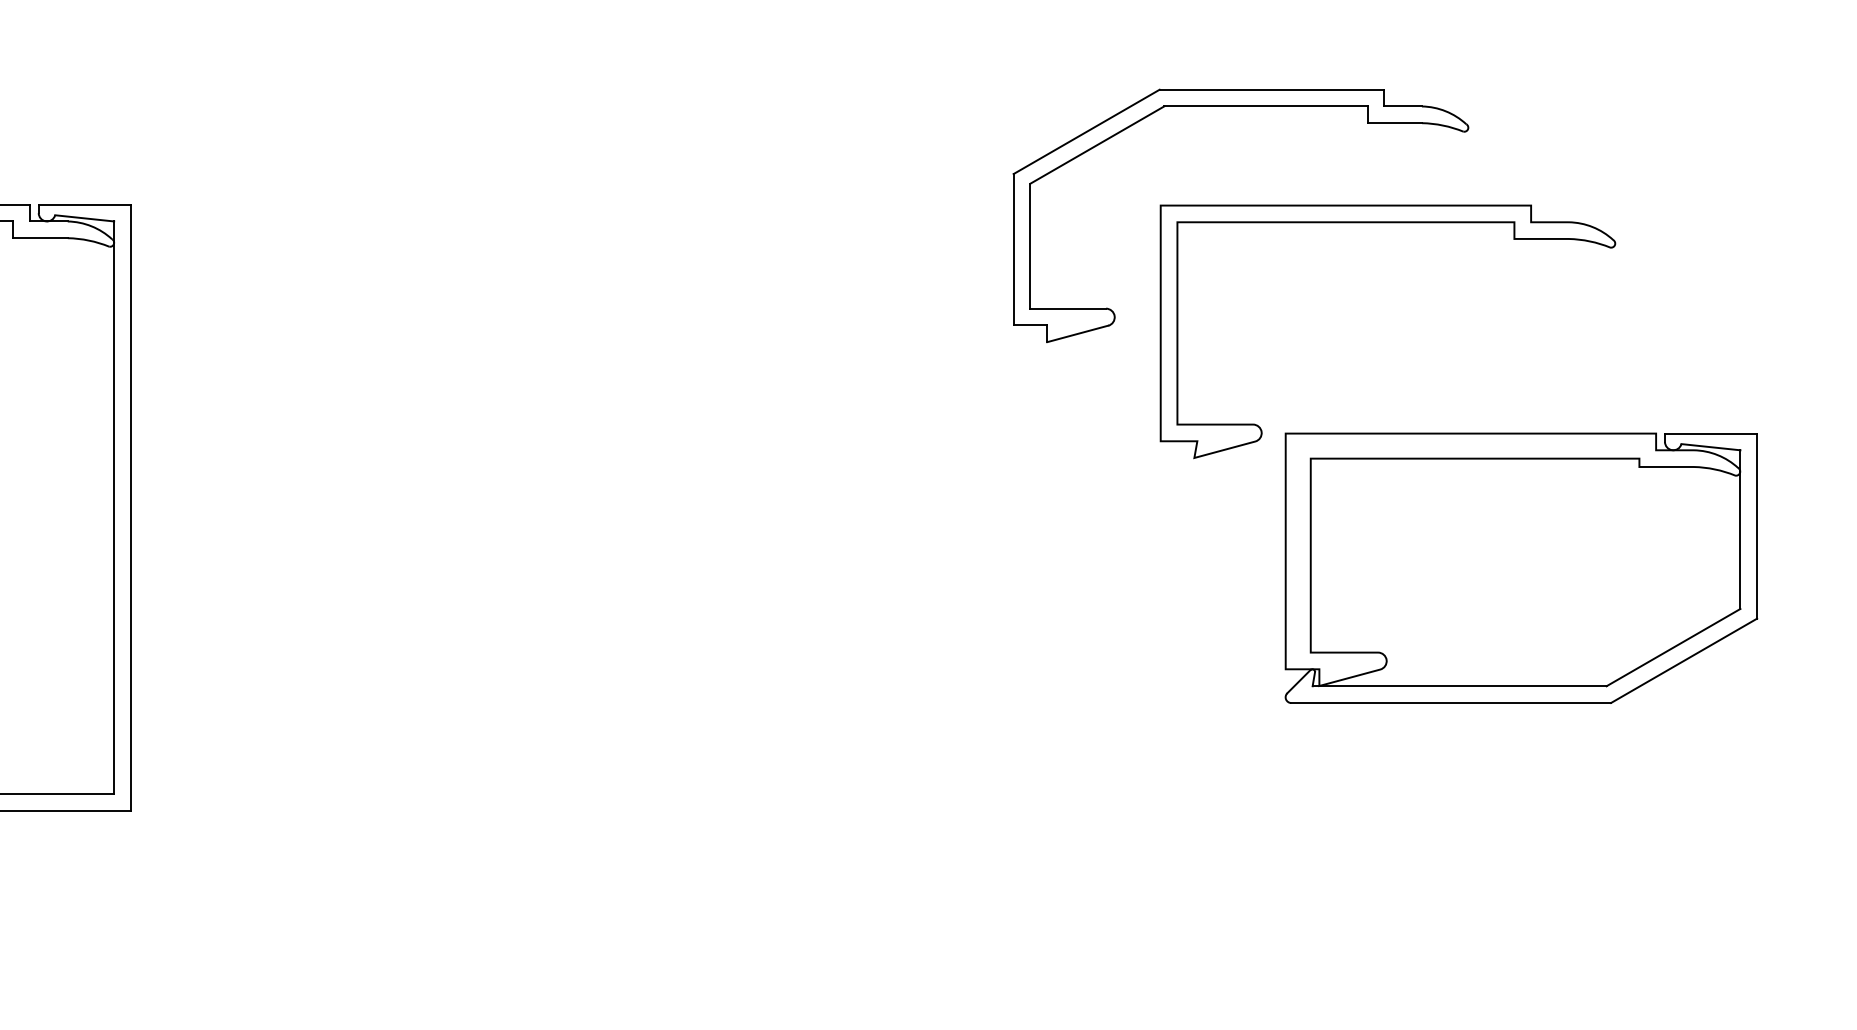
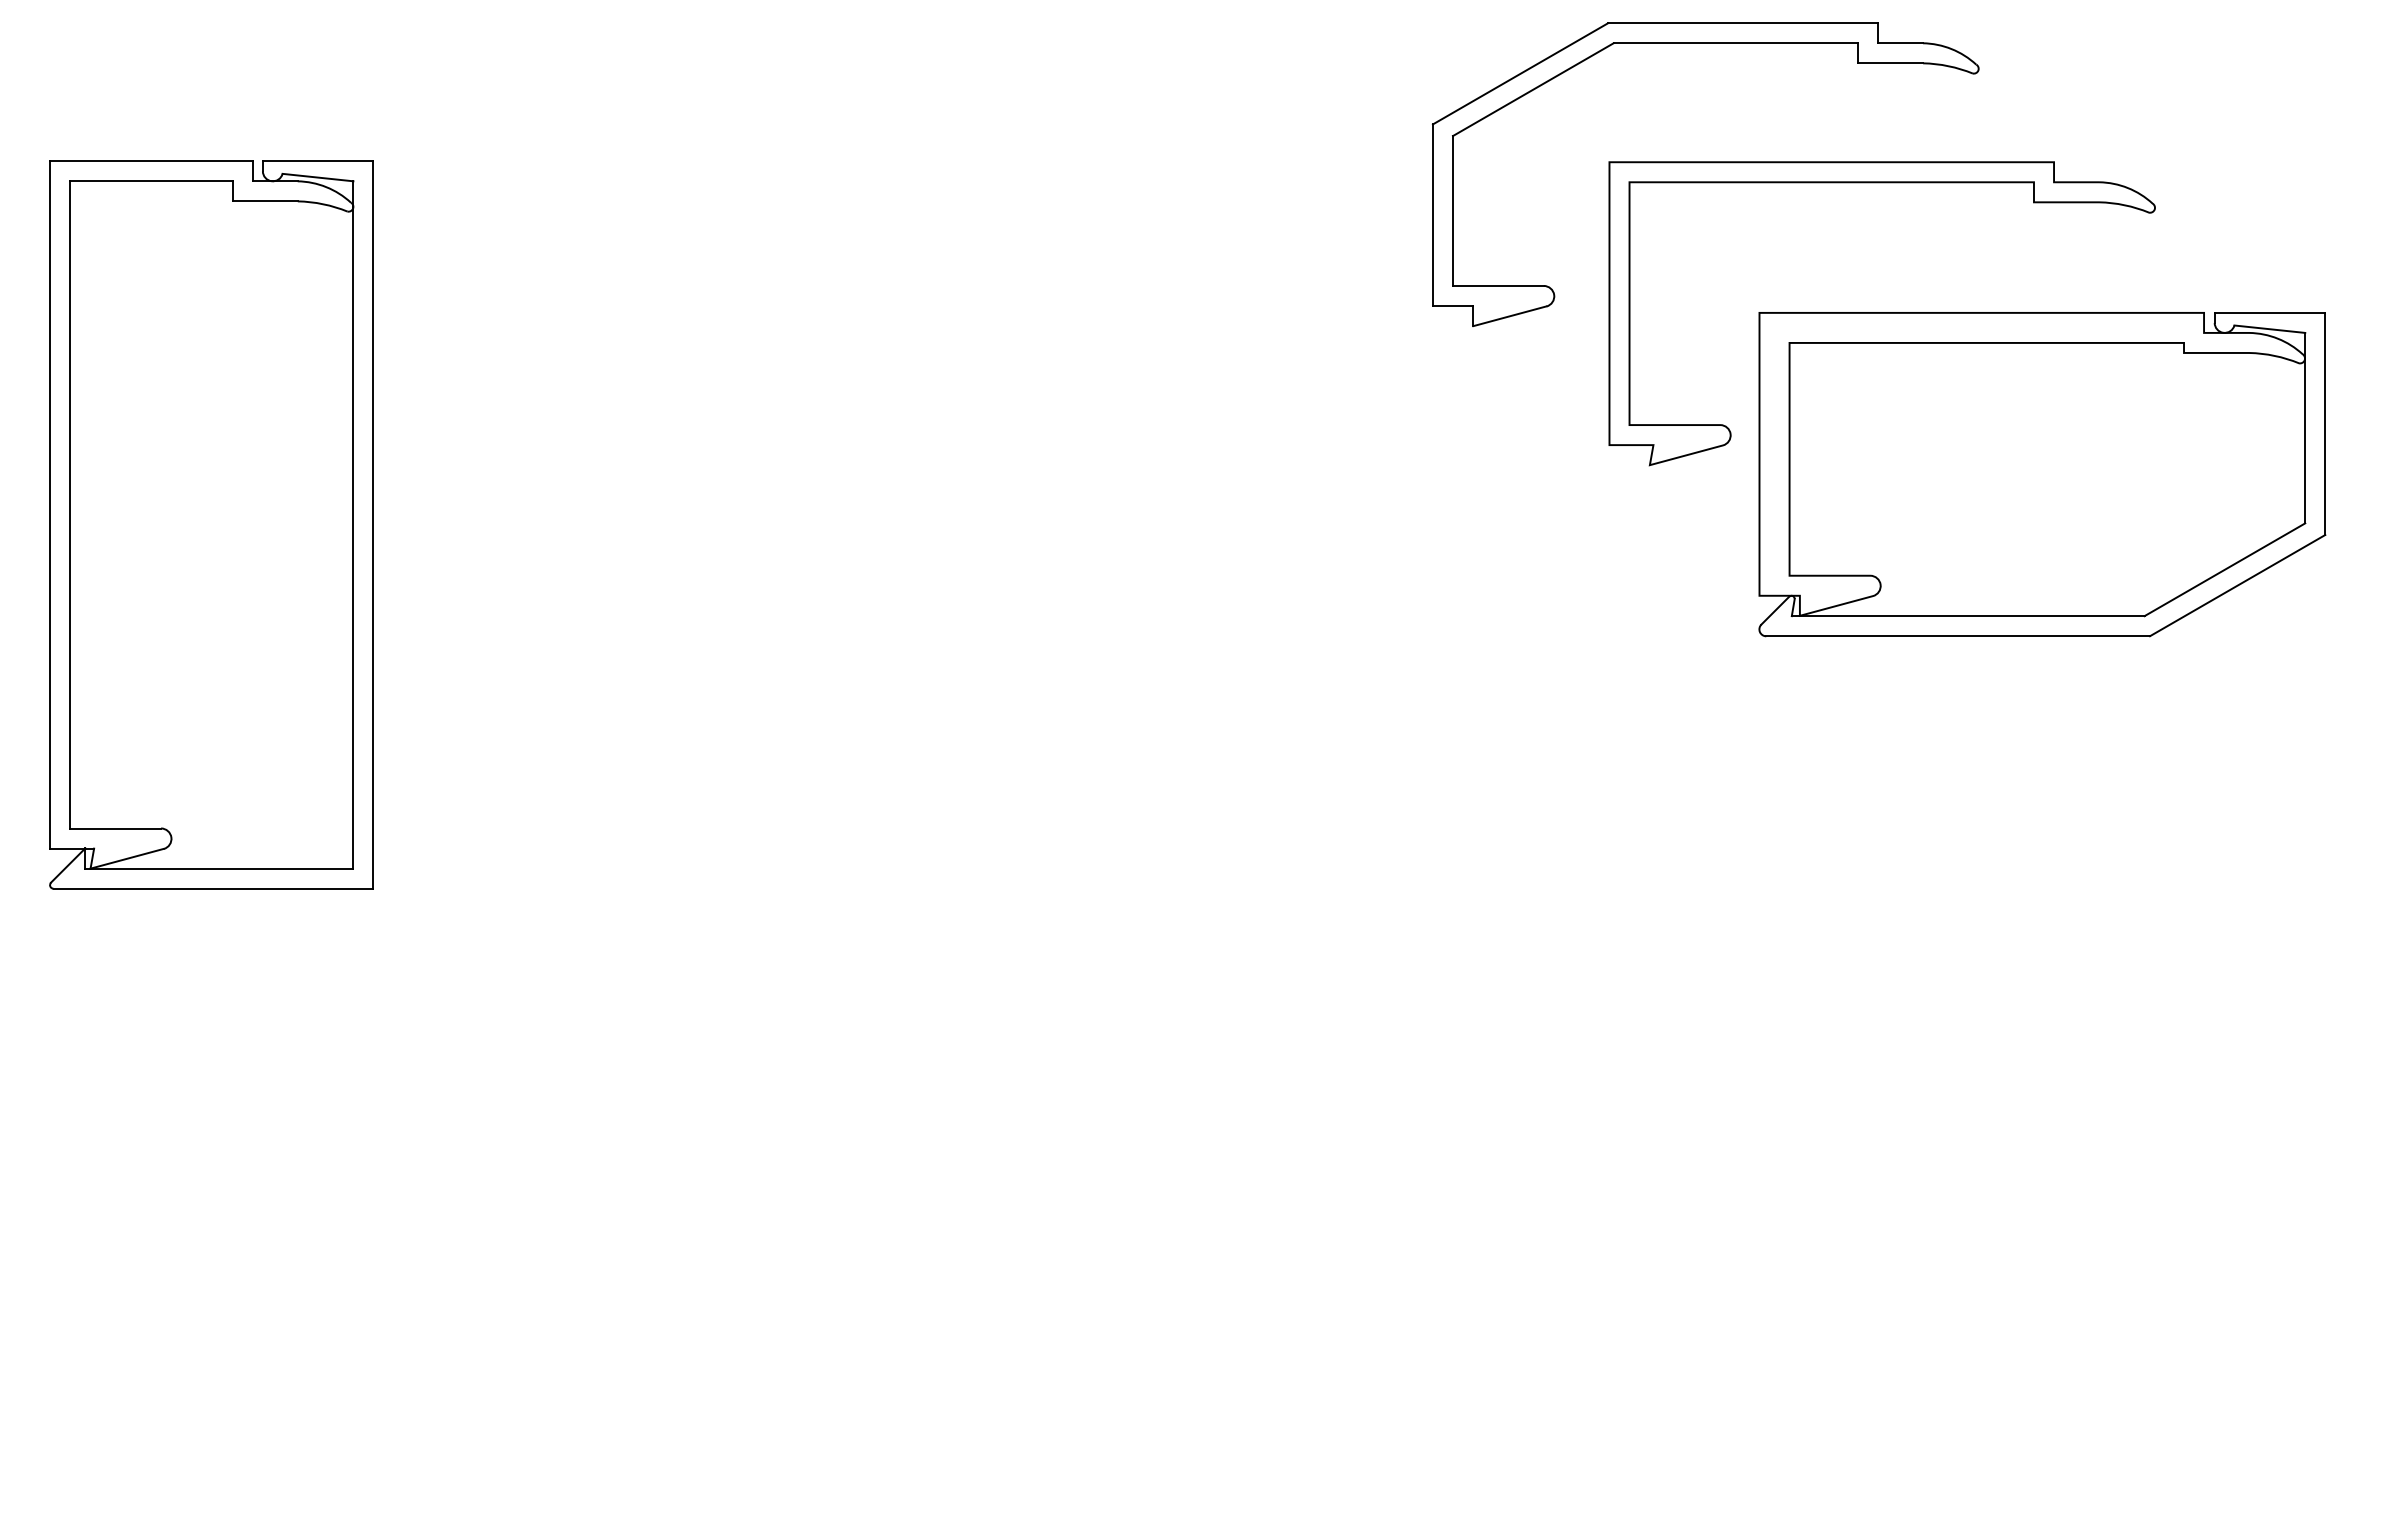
part: (1521, 568) -> (2042, 474), moved

